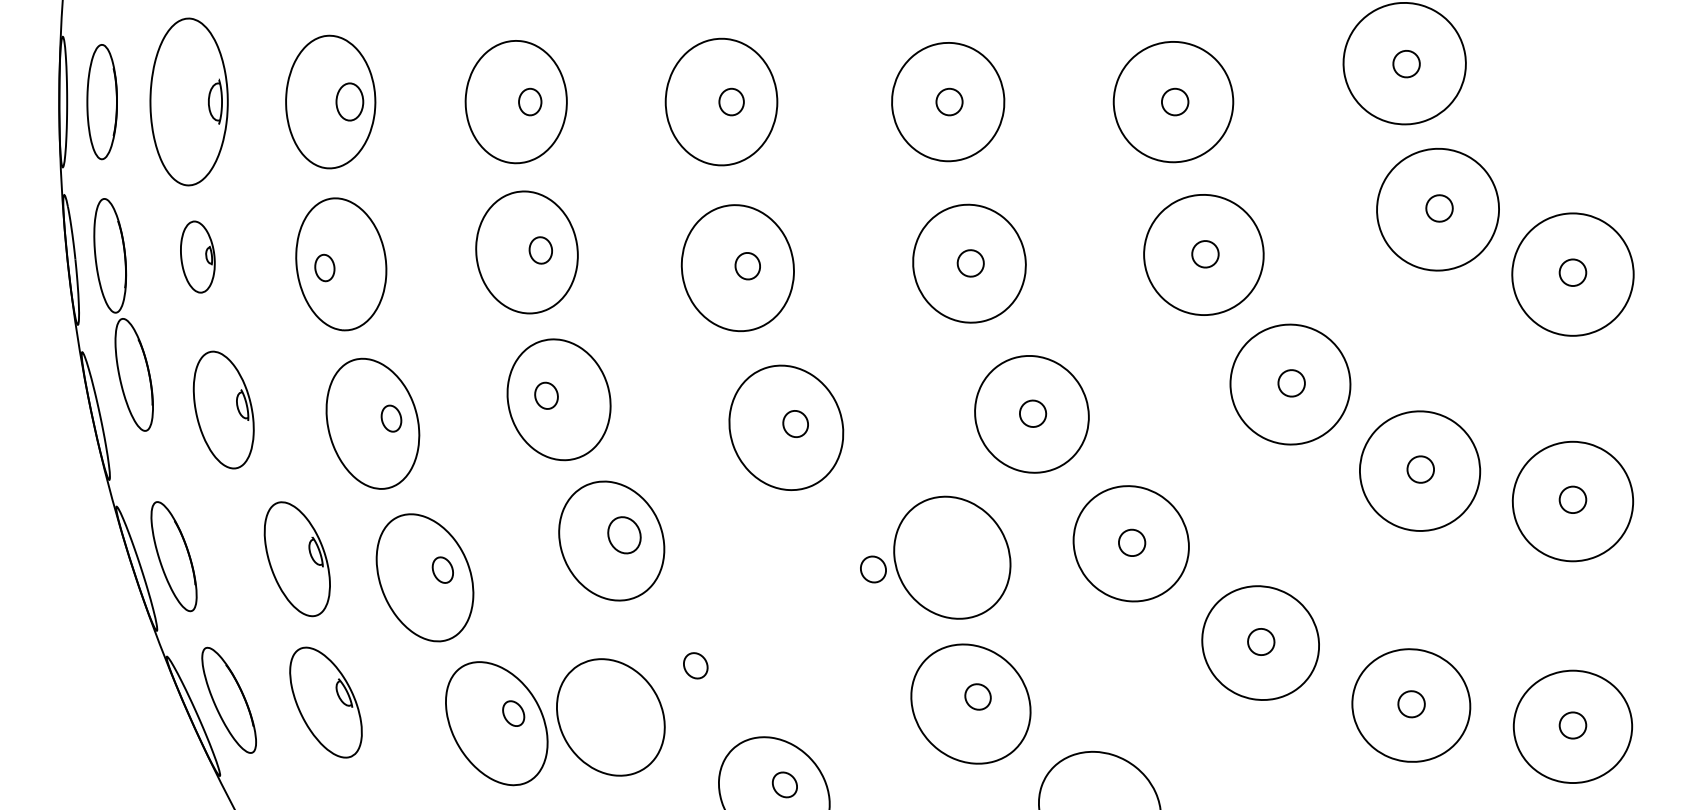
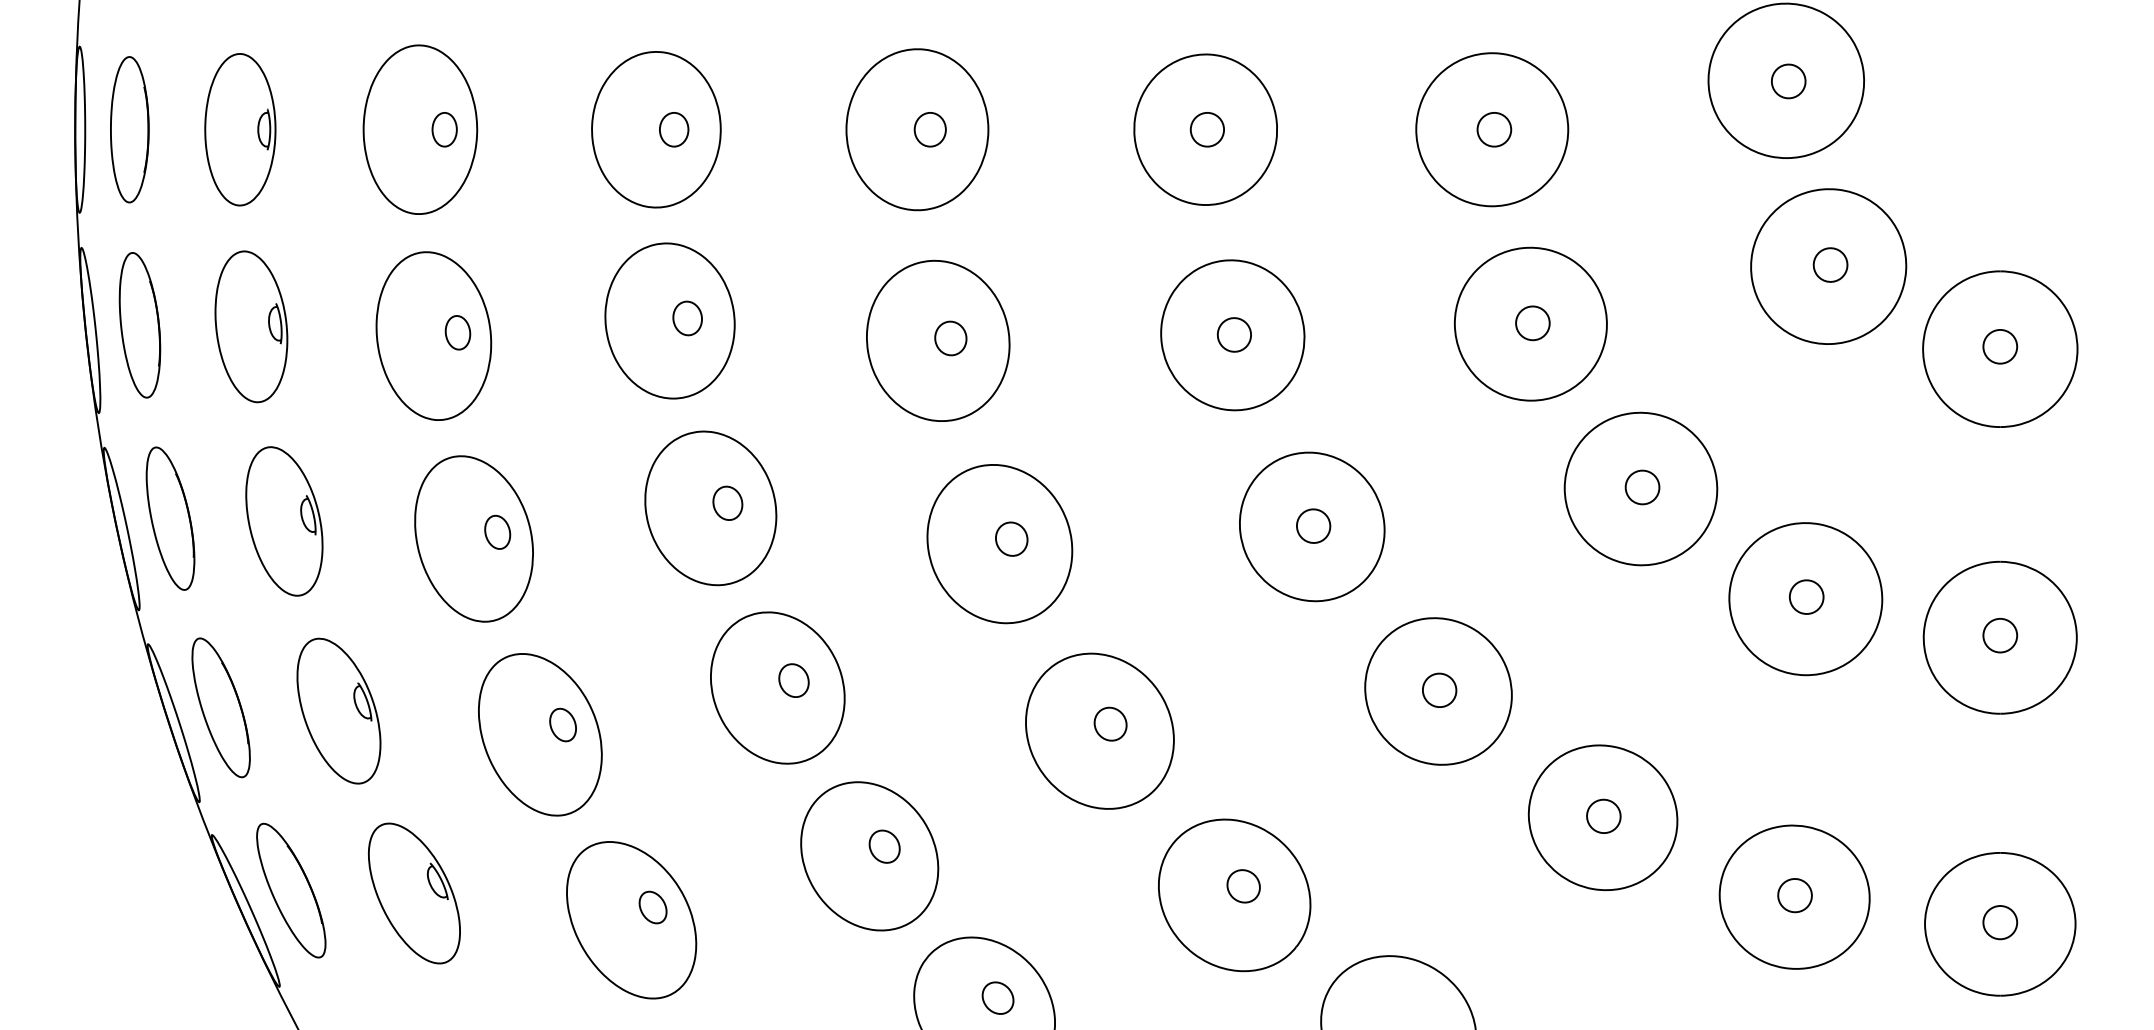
part: (189, 101) -> (240, 129), size x0.71
part: (349, 101) -> (444, 129), size x0.71
part: (197, 256) -> (251, 326), size x1.67
part: (324, 267) -> (457, 332), moved
part: (134, 374) -> (170, 518), moved
part: (546, 395) -> (727, 502), moved
part: (624, 535) -> (793, 680), size x0.71
part: (951, 557) -> (1099, 730), moved
part: (296, 558) -> (338, 710), moved
part: (610, 717) -> (869, 856), moved

